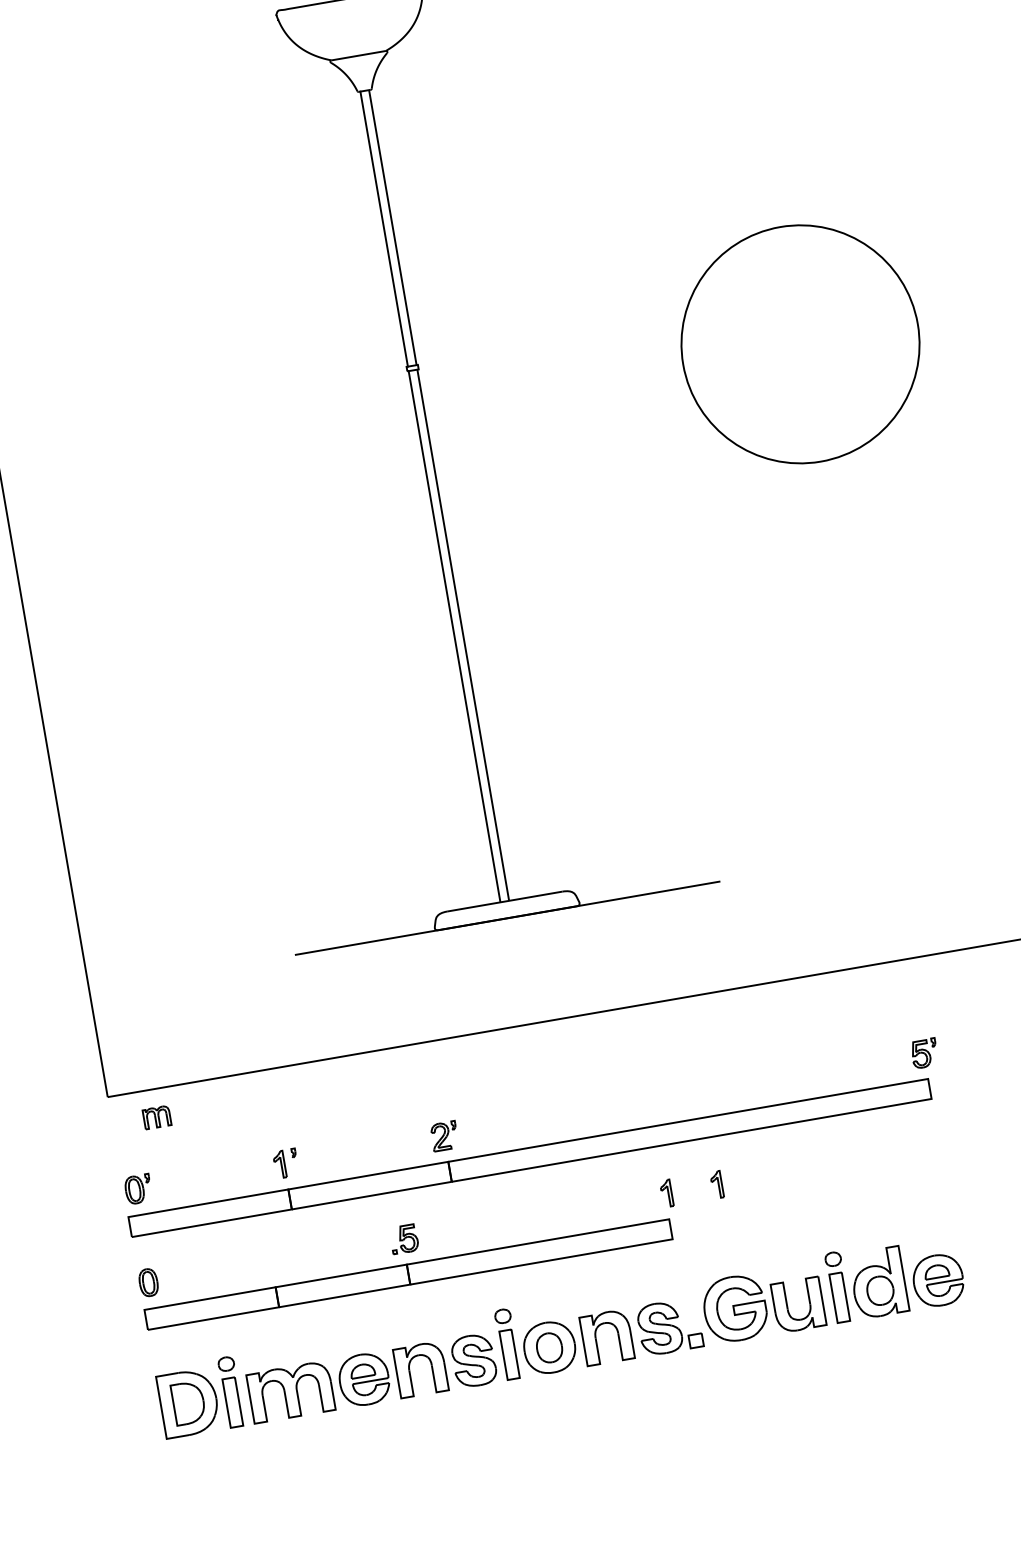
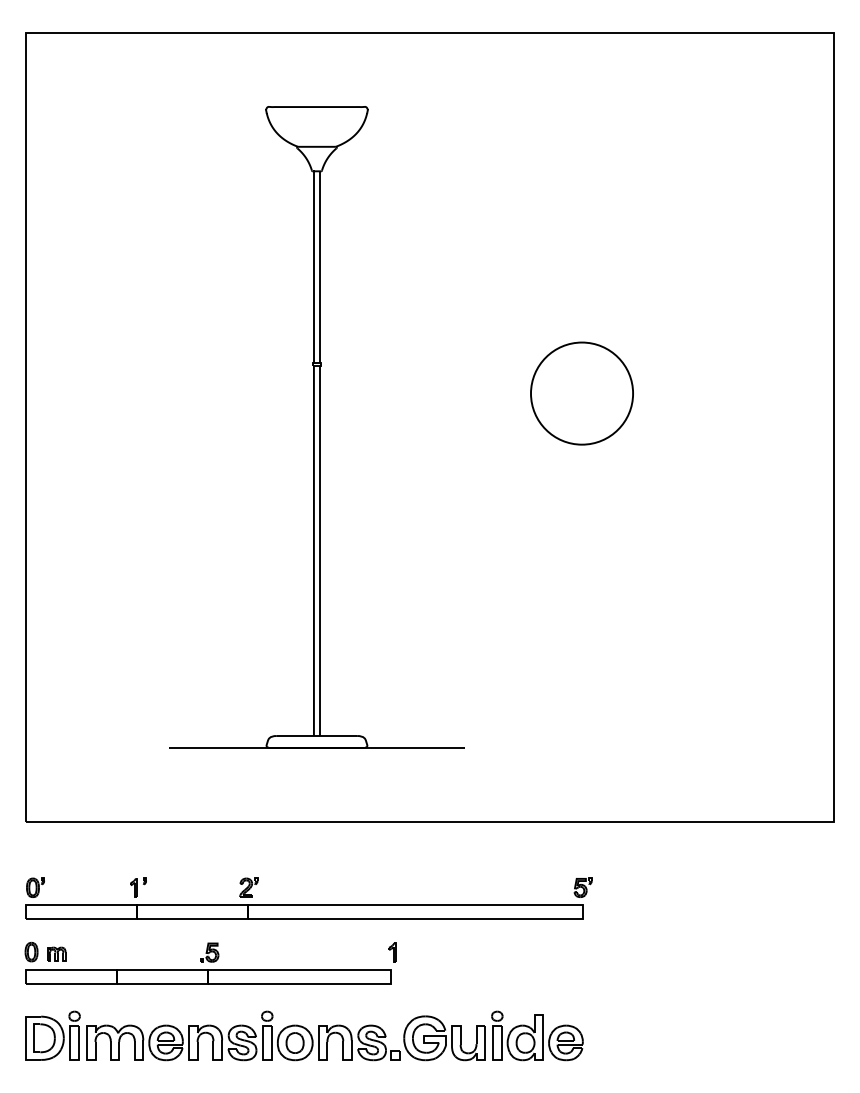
circle: (799, 344) -> (581, 393), size x0.62
part: (156, 1116) -> (56, 953), moved
part: (717, 1185) -> (427, 952), removed

